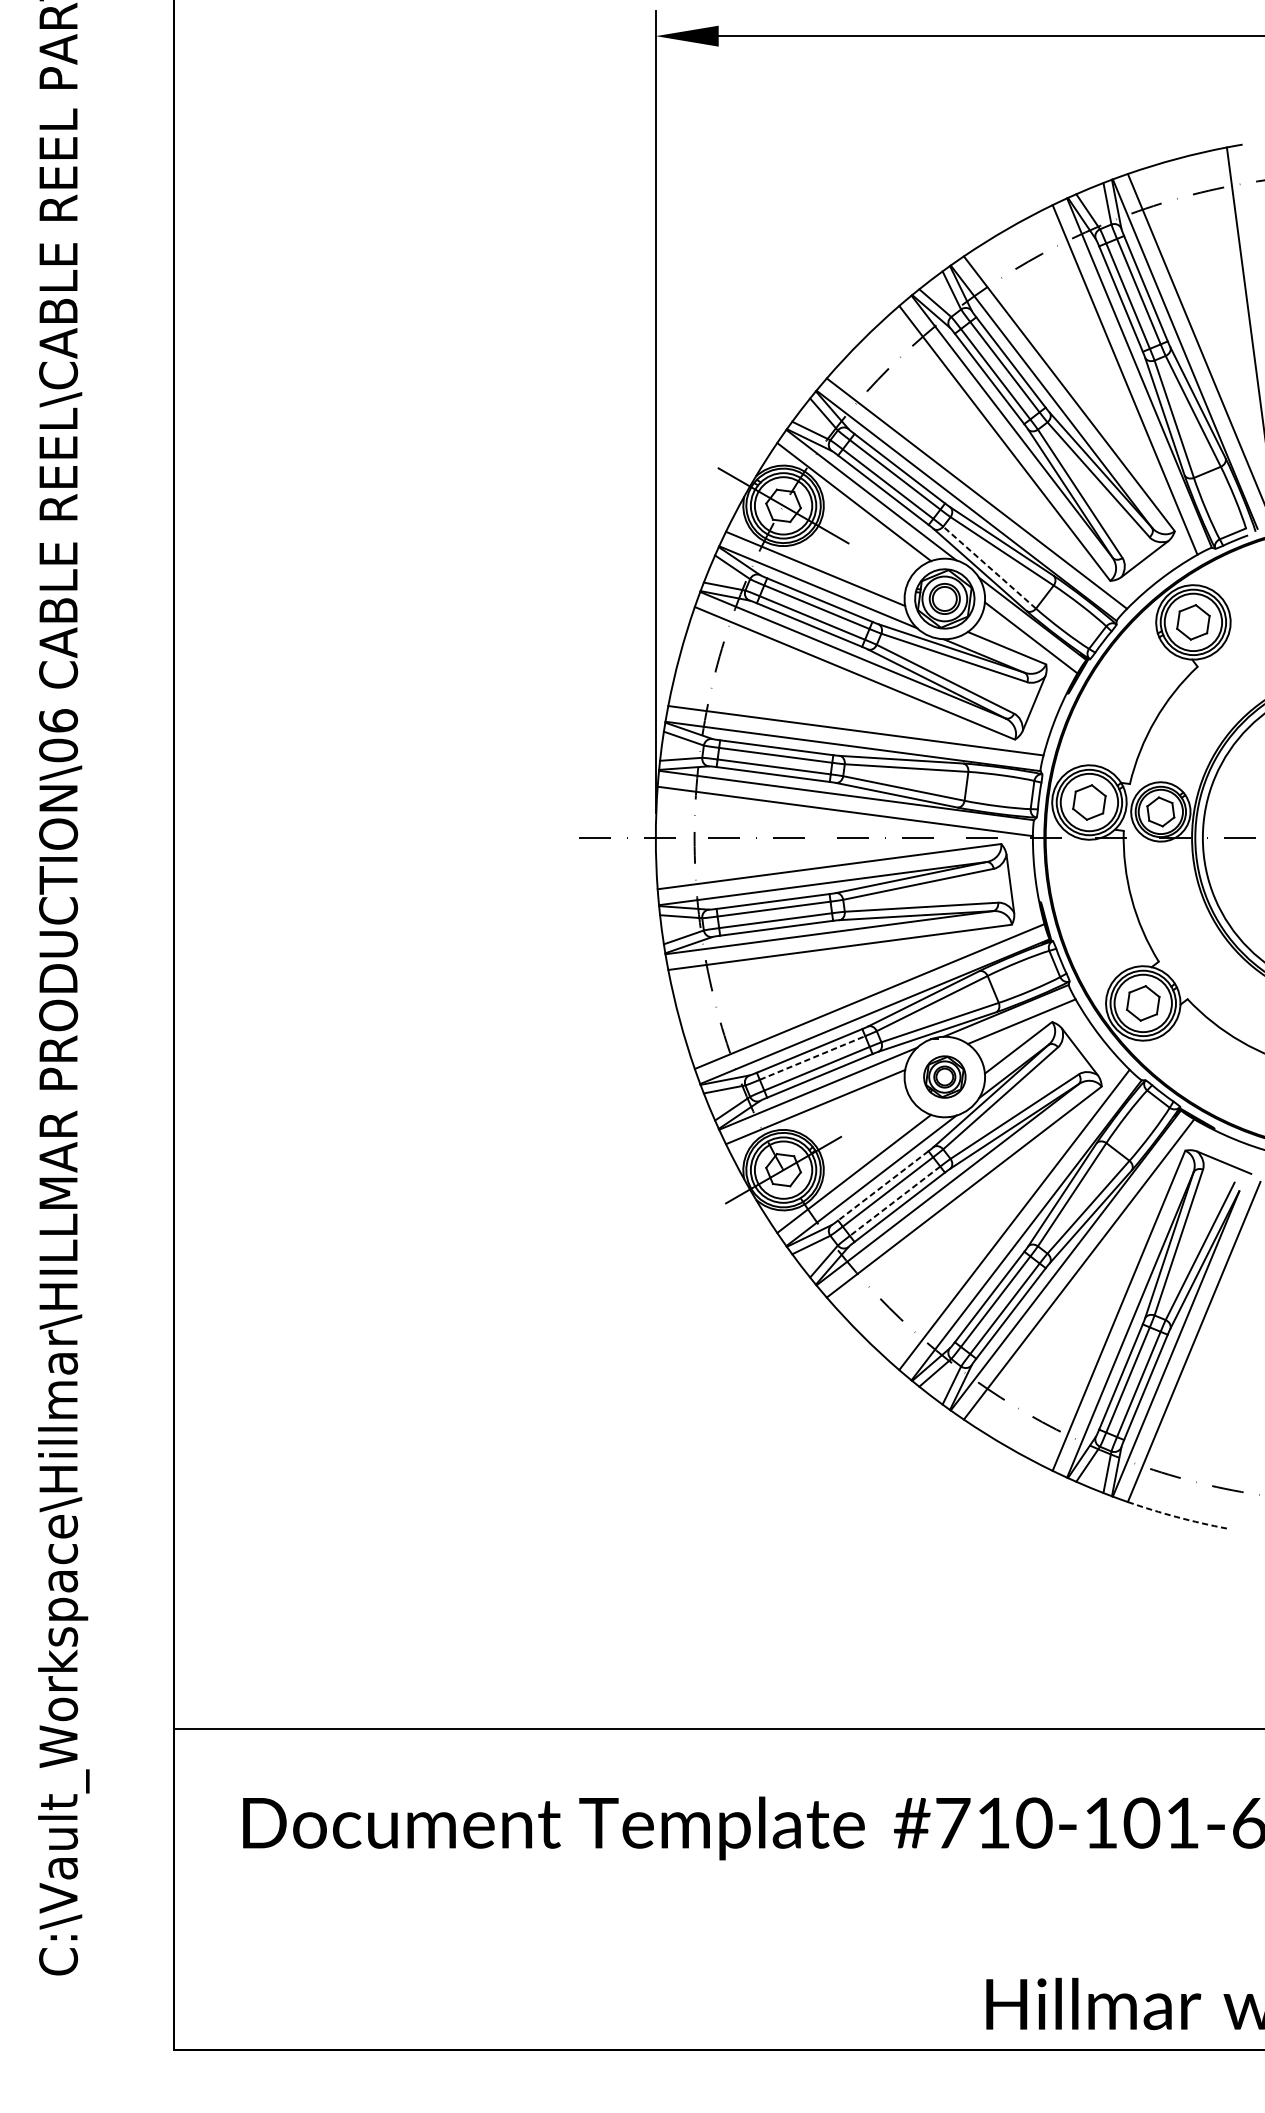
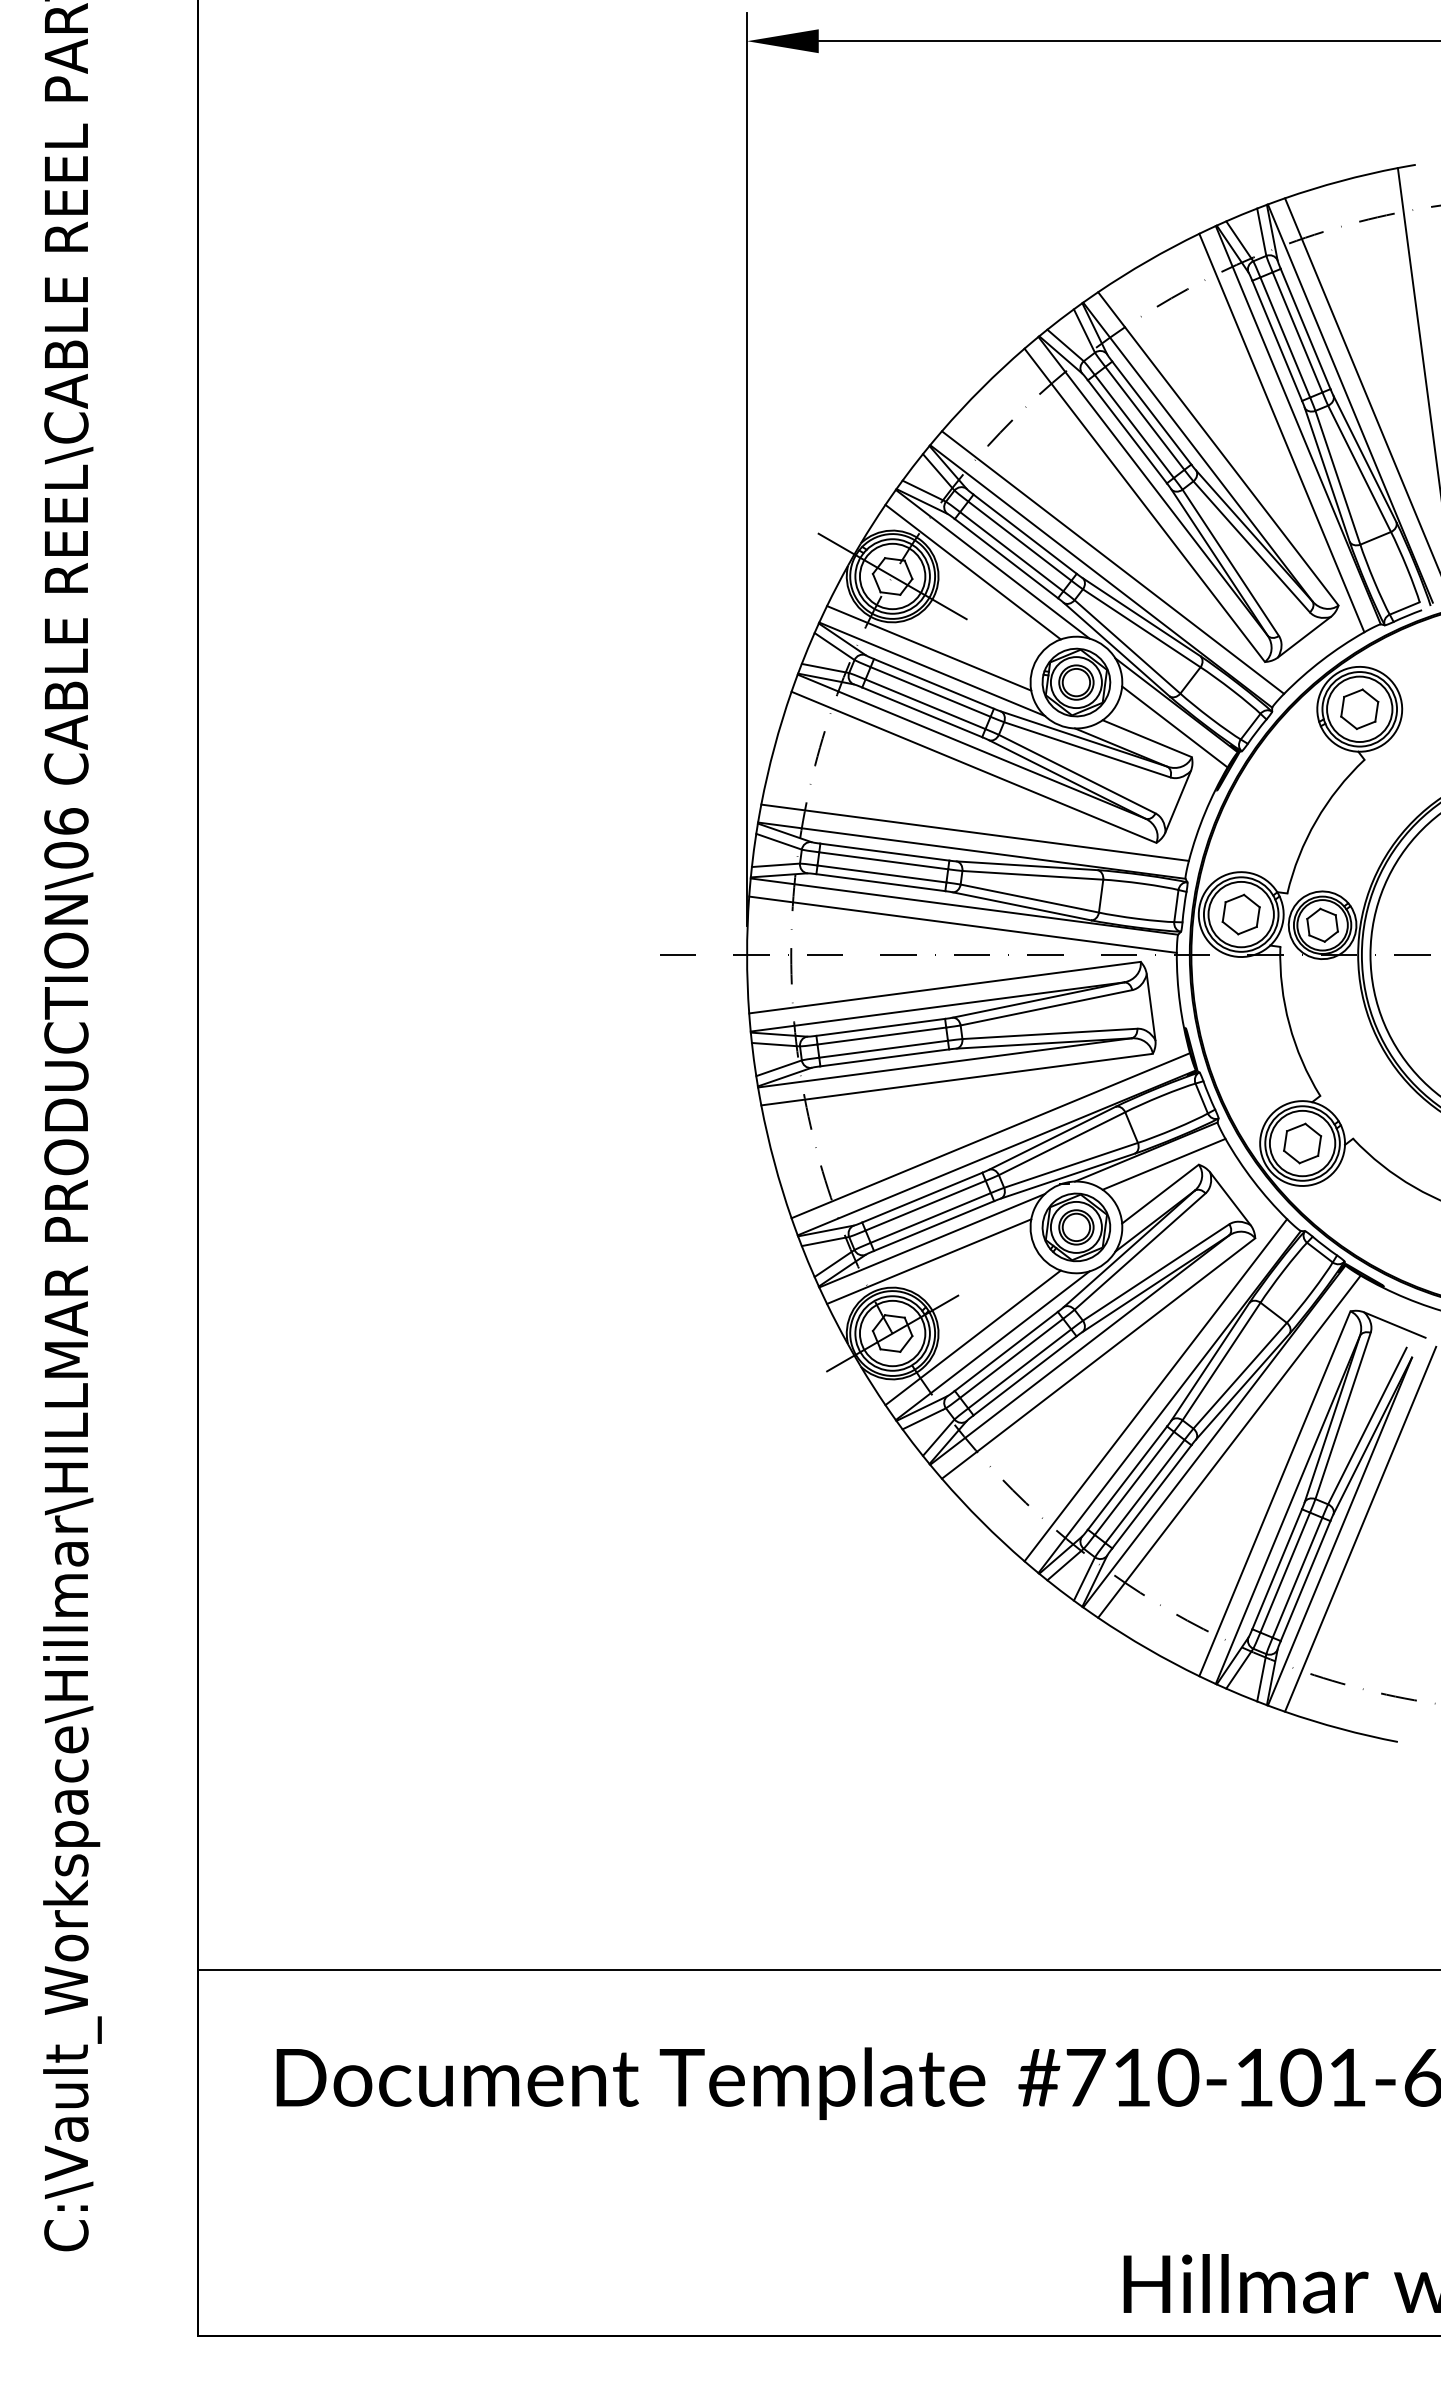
line: (989, 567) -> (1127, 646), dashed -> solid
line: (813, 1057) -> (926, 1205), dashed -> solid
part: (944, 1077) -> (1076, 1227), size x1.43
line: (883, 1185) -> (1006, 1351), dashed -> solid
line: (894, 1200) -> (1019, 1368), dashed -> solid
arc: (1176, 1516) -> (1340, 1728), dashed -> solid

